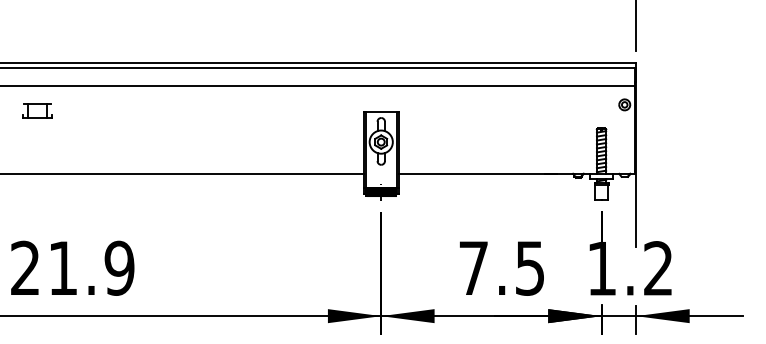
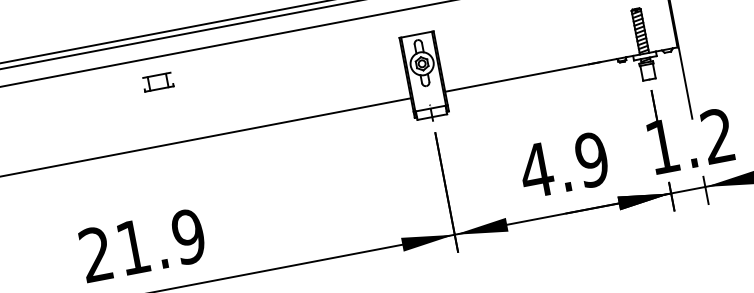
part: (37, 110) -> (158, 81), moved
hatch: (381, 191) -> (431, 112), removed
text: (501, 267) -> (563, 164), 7.5 -> 4.9

